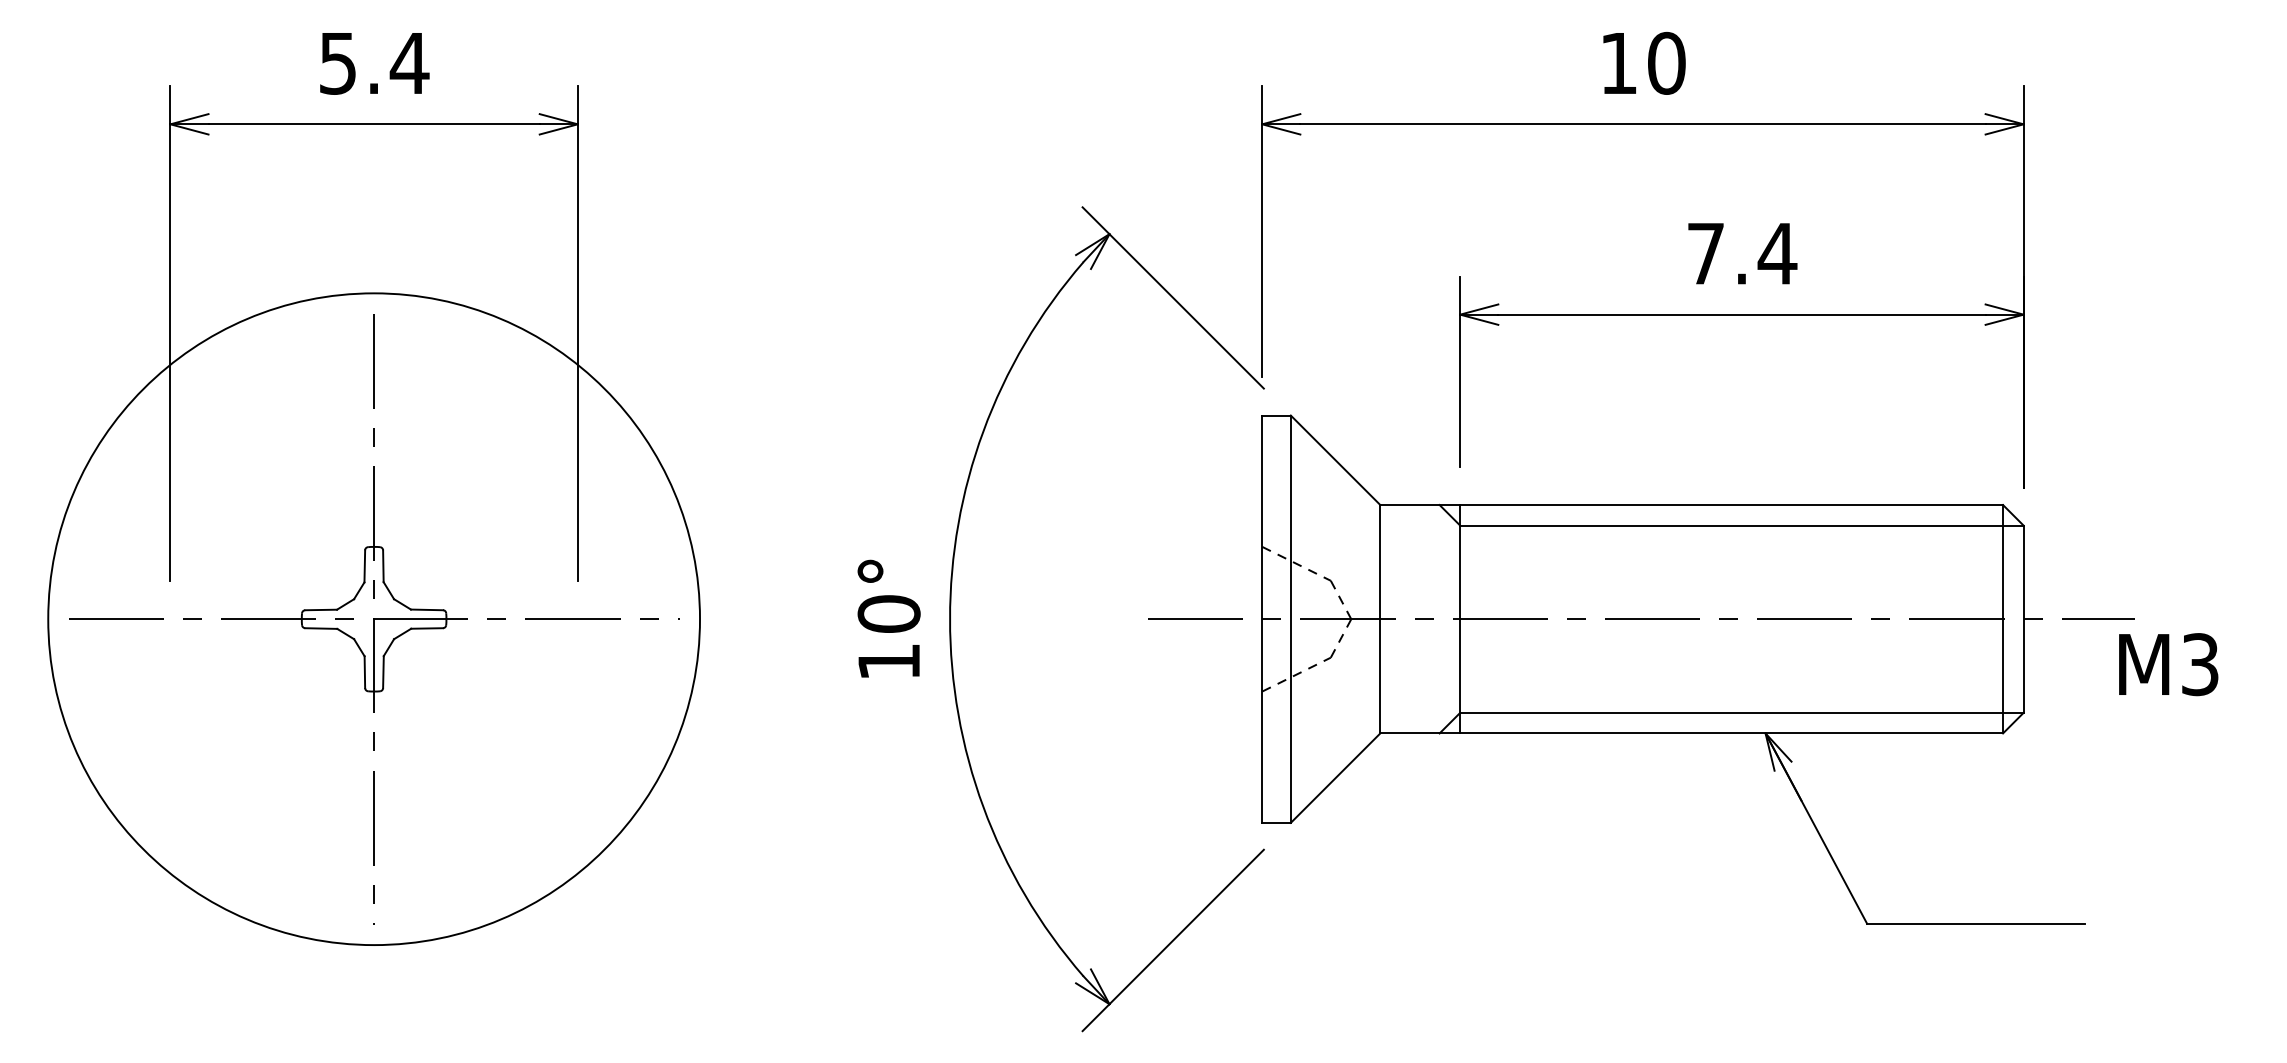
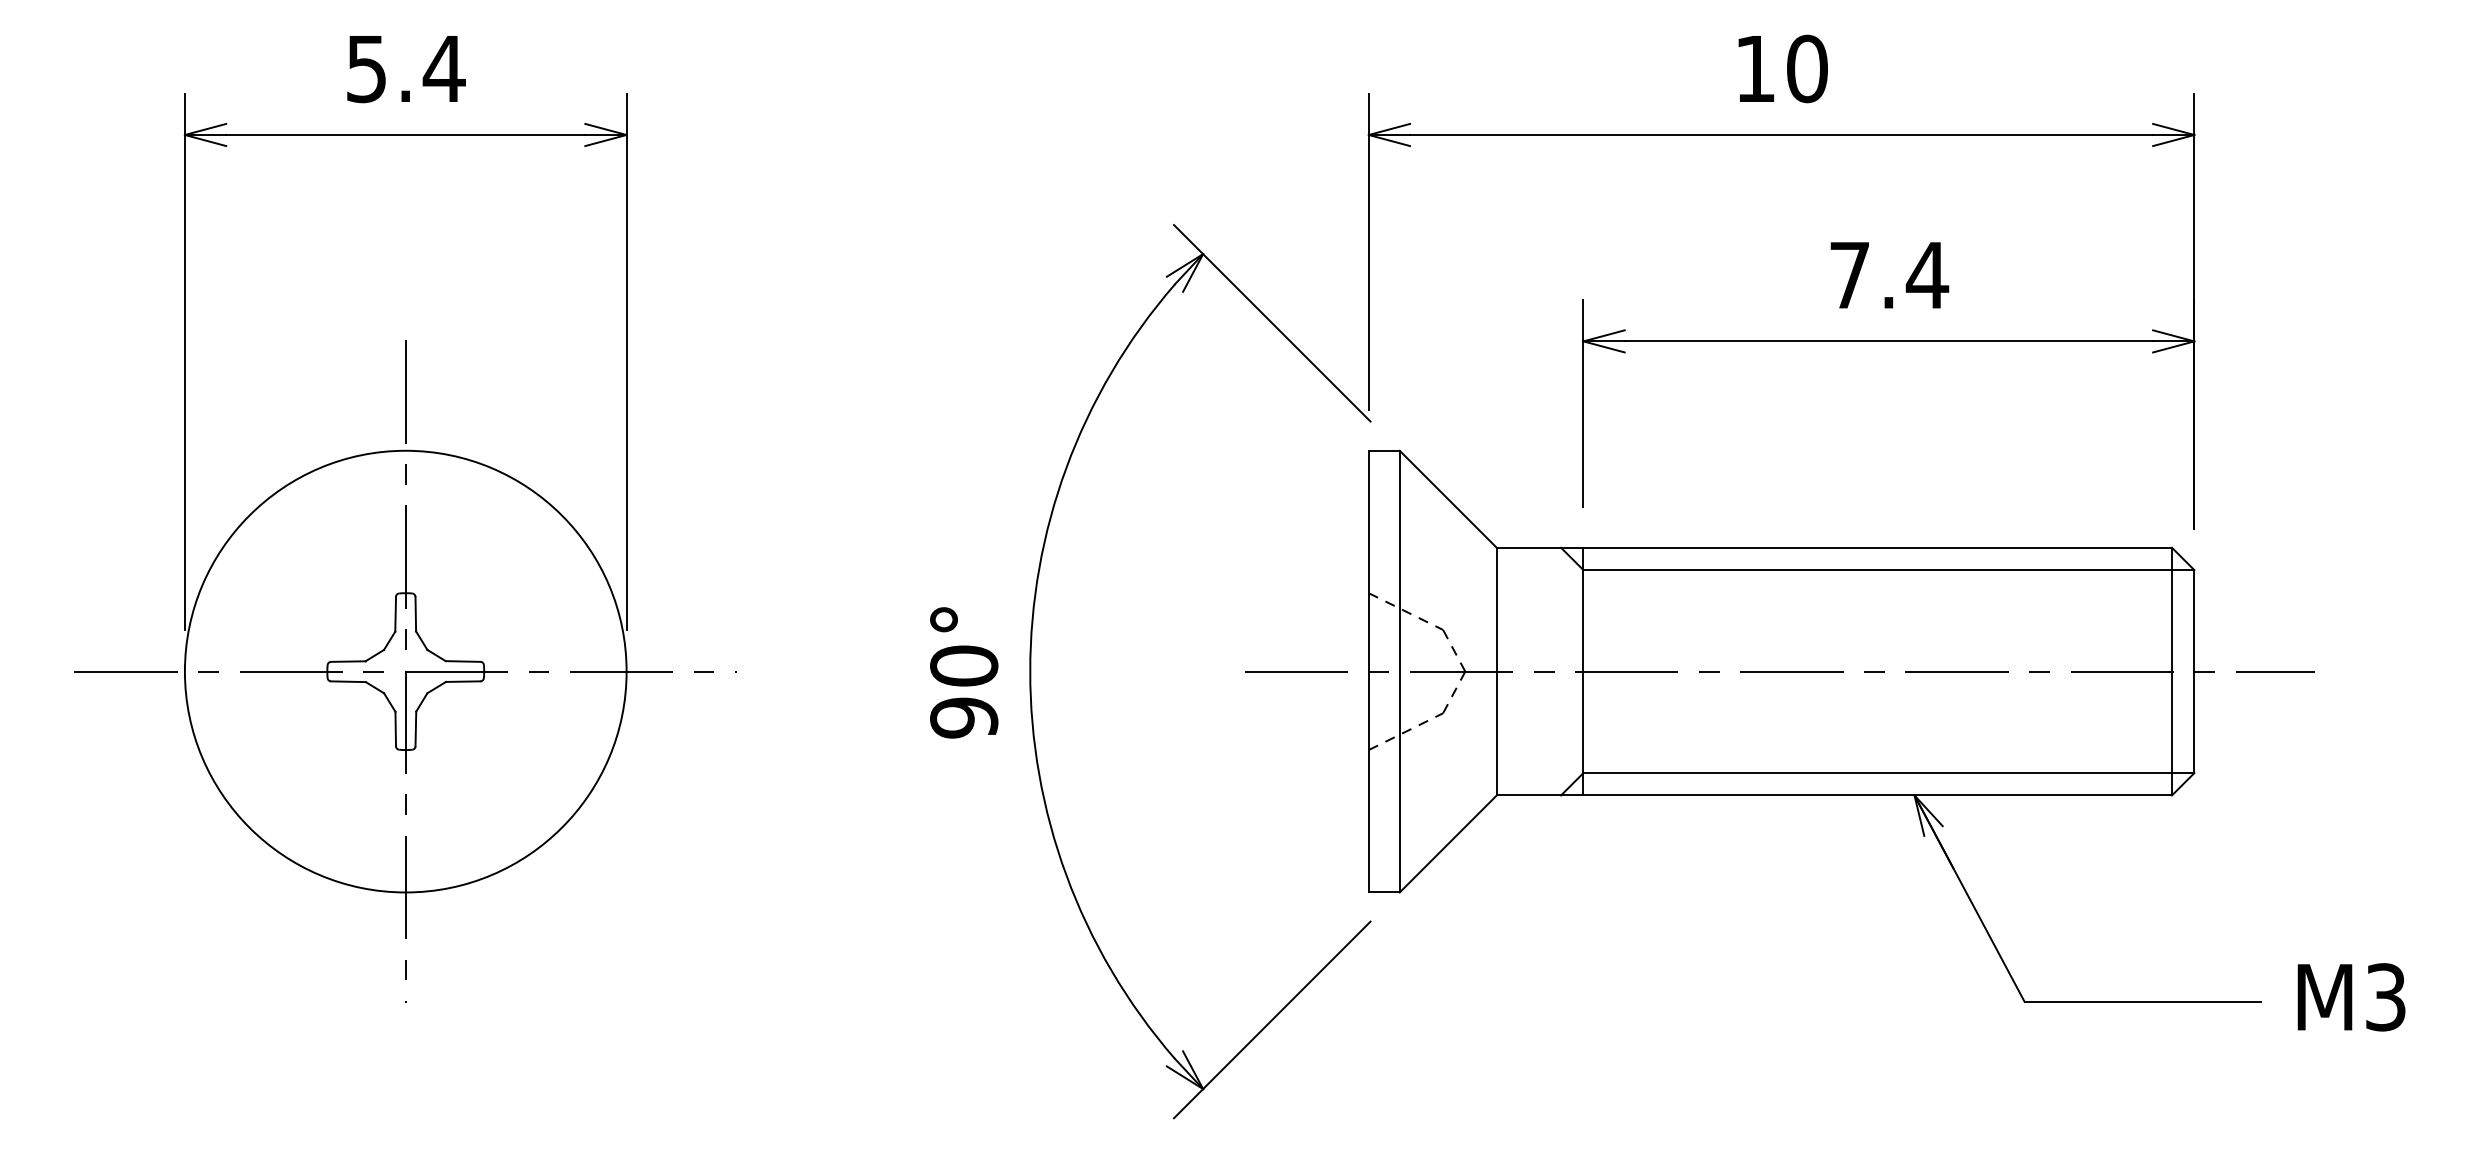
circle: (373, 618) -> (405, 670), size x0.62
text: (888, 661) -> (963, 717), 10° -> 90°
text: (2168, 664) -> (2351, 997), moved

